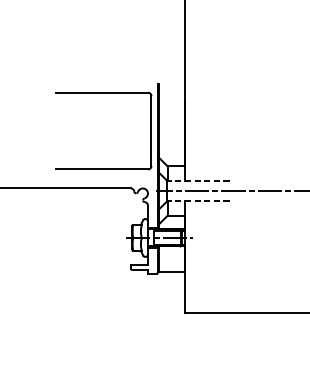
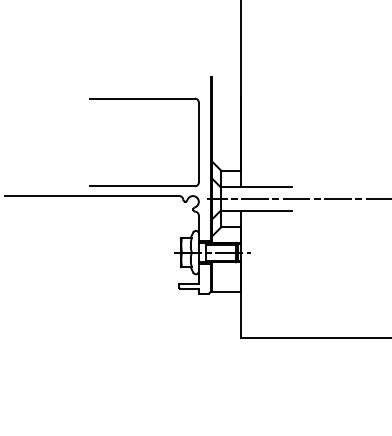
part: (103, 93) -> (144, 99), moved
line: (198, 180) -> (256, 187), dashed -> solid
line: (198, 201) -> (256, 210), dashed -> solid

